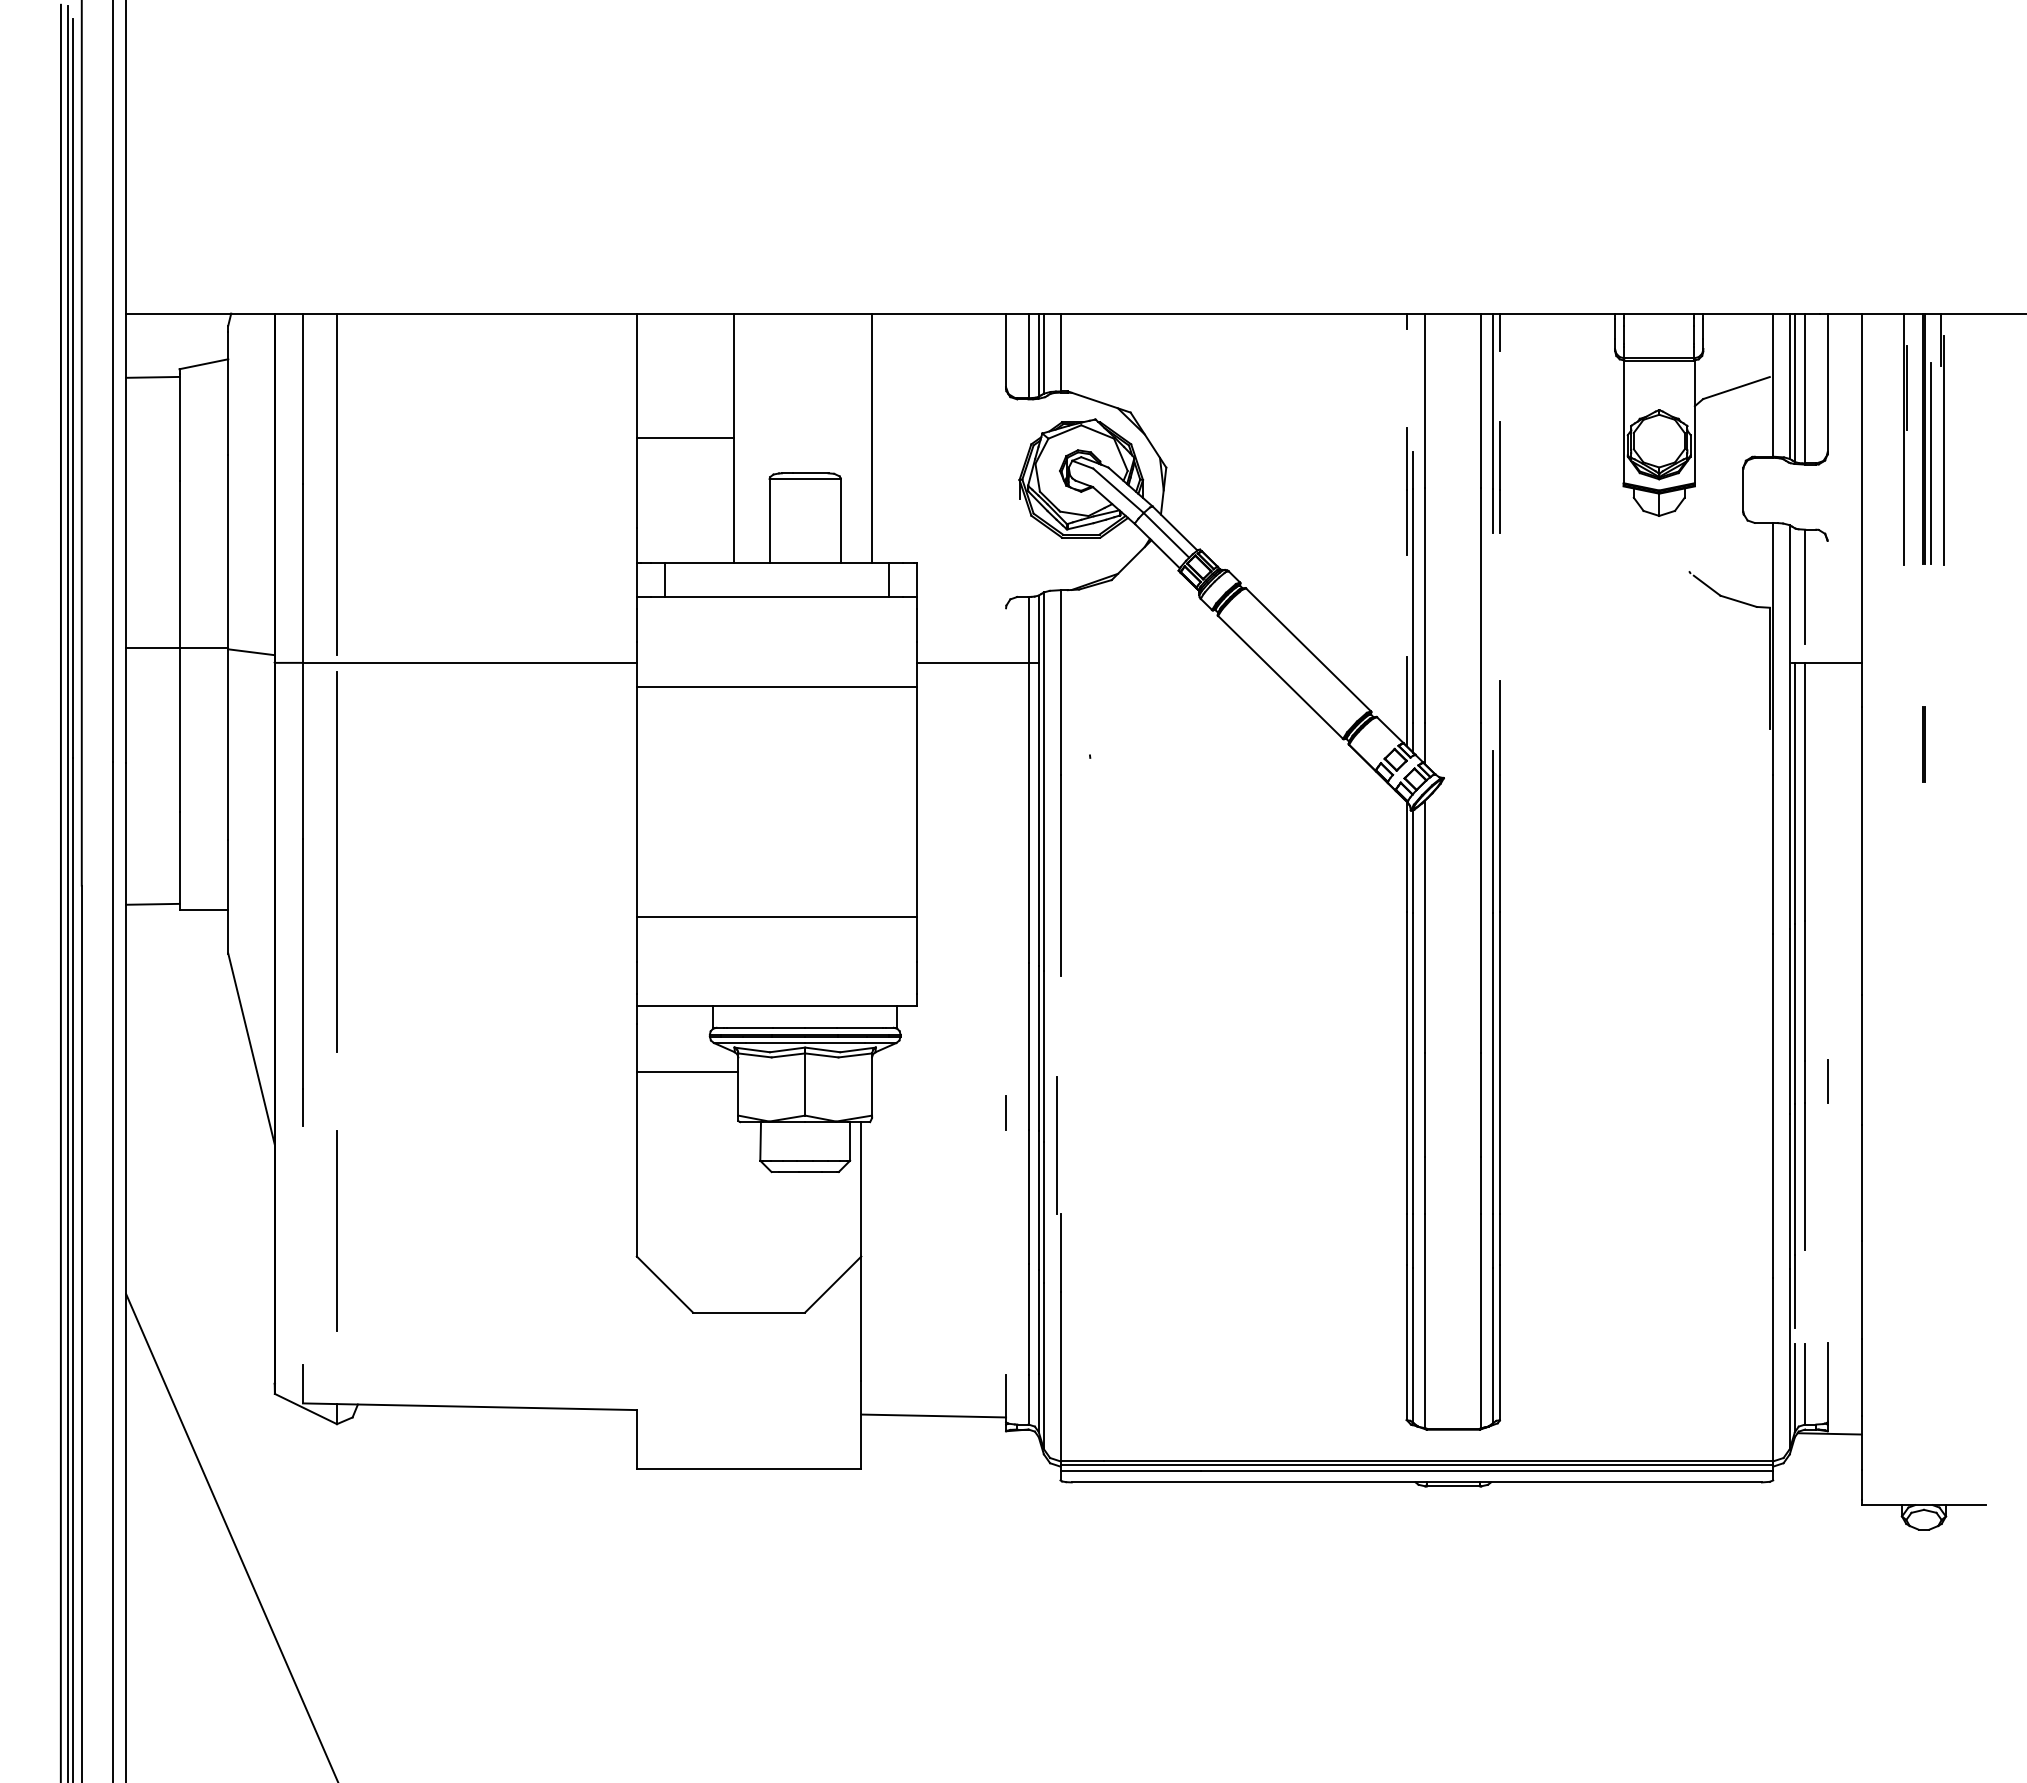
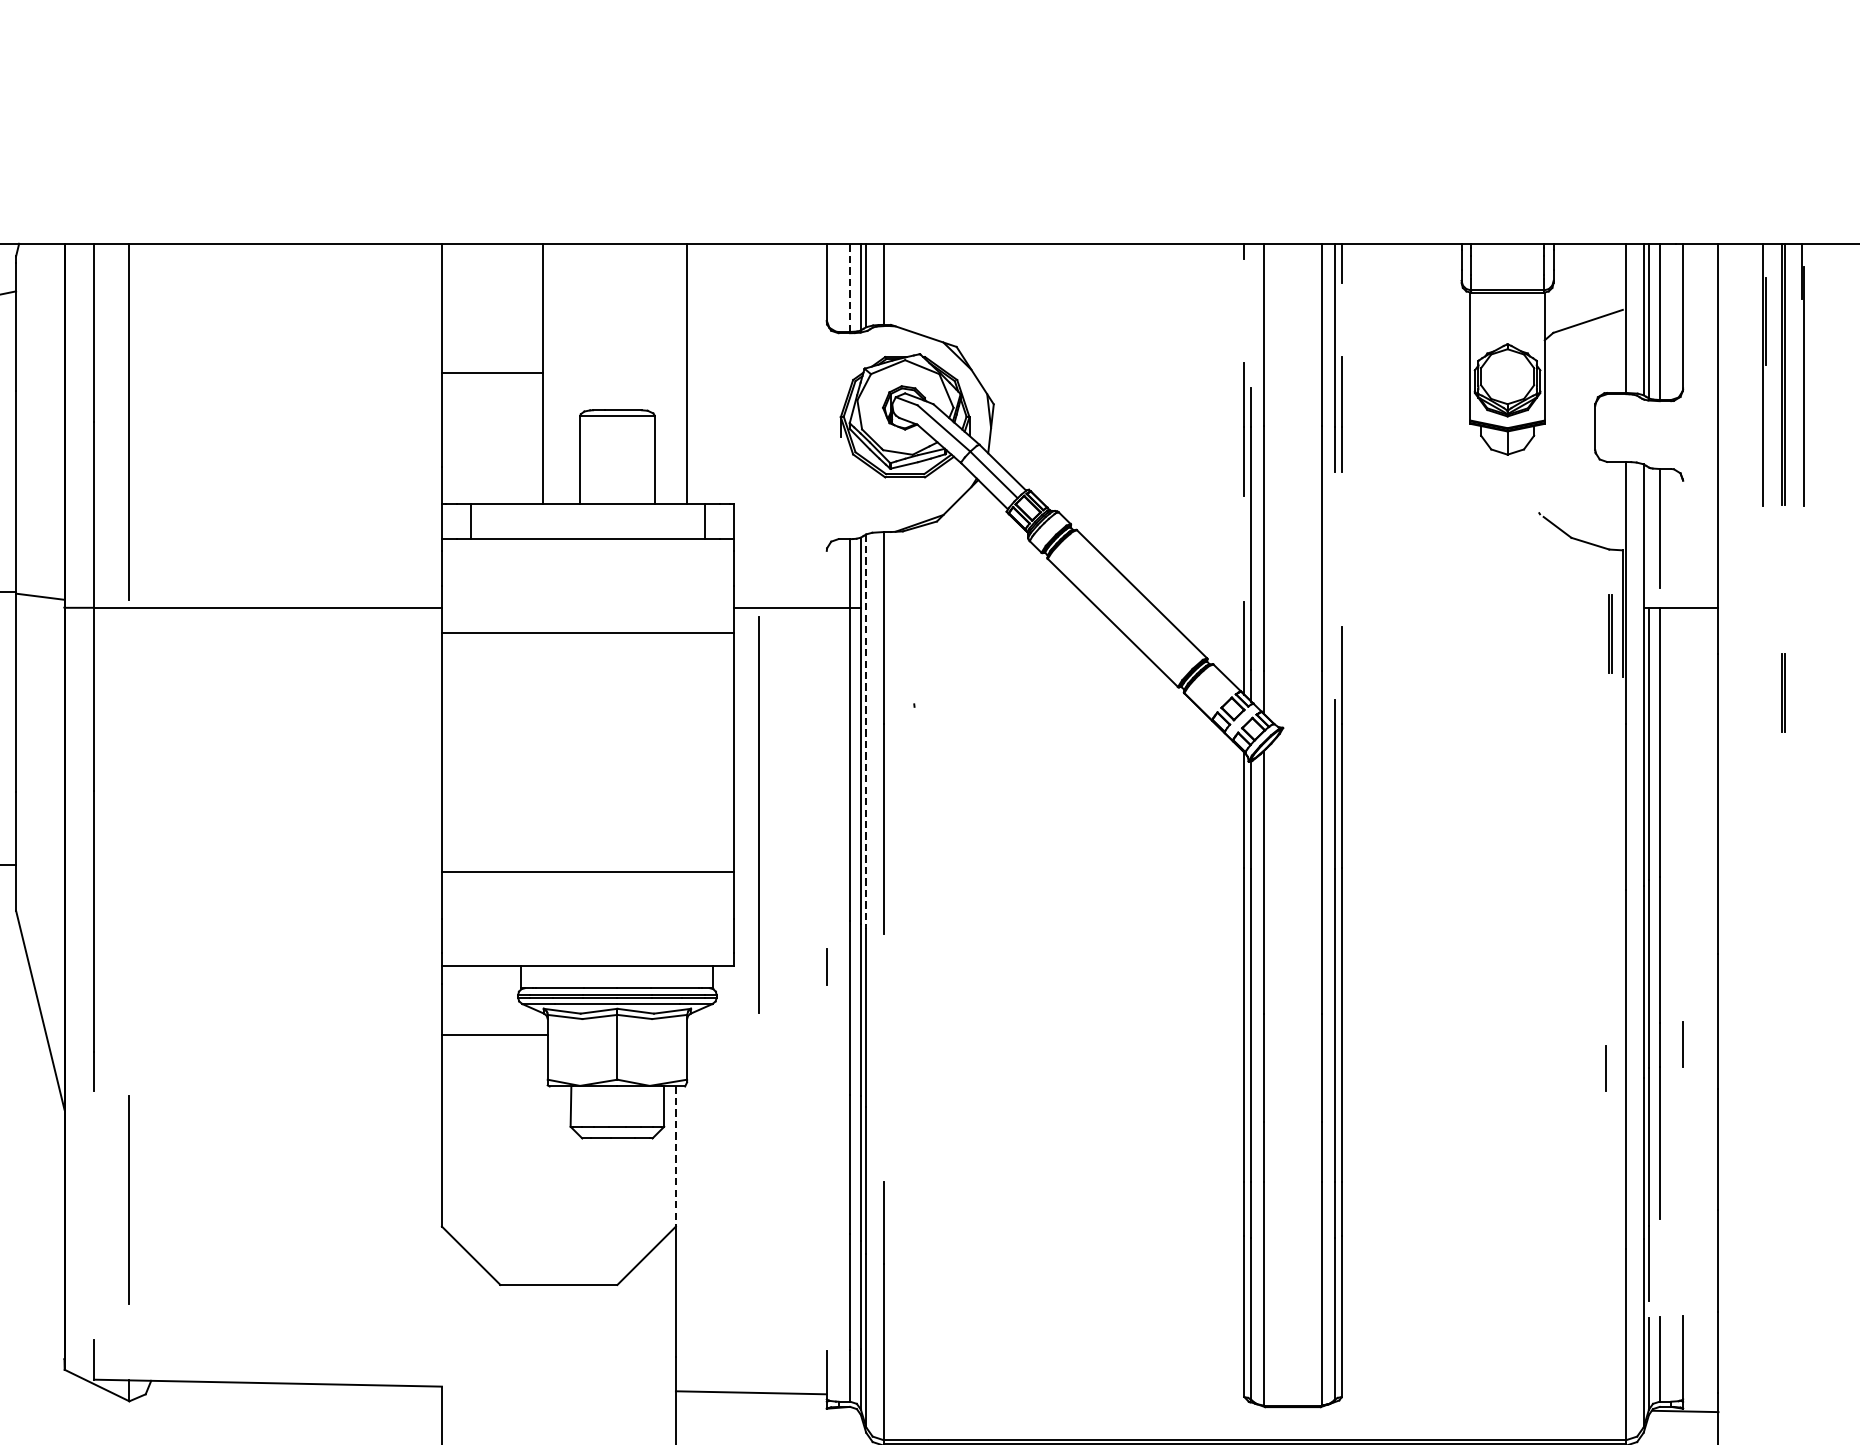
line: (1028, 355) -> (850, 287), solid -> dashed
line: (1930, 463) -> (1790, 400), removed
line: (1757, 688) -> (1610, 634), added
line: (1043, 782) -> (865, 732), solid -> dashed
line: (336, 861) -> (758, 814), moved
line: (1753, 1104) -> (1605, 1068), added
line: (1005, 1112) -> (826, 965), moved
line: (1057, 1145) -> (880, 1110), removed
line: (861, 1189) -> (676, 1156), solid -> dashed

